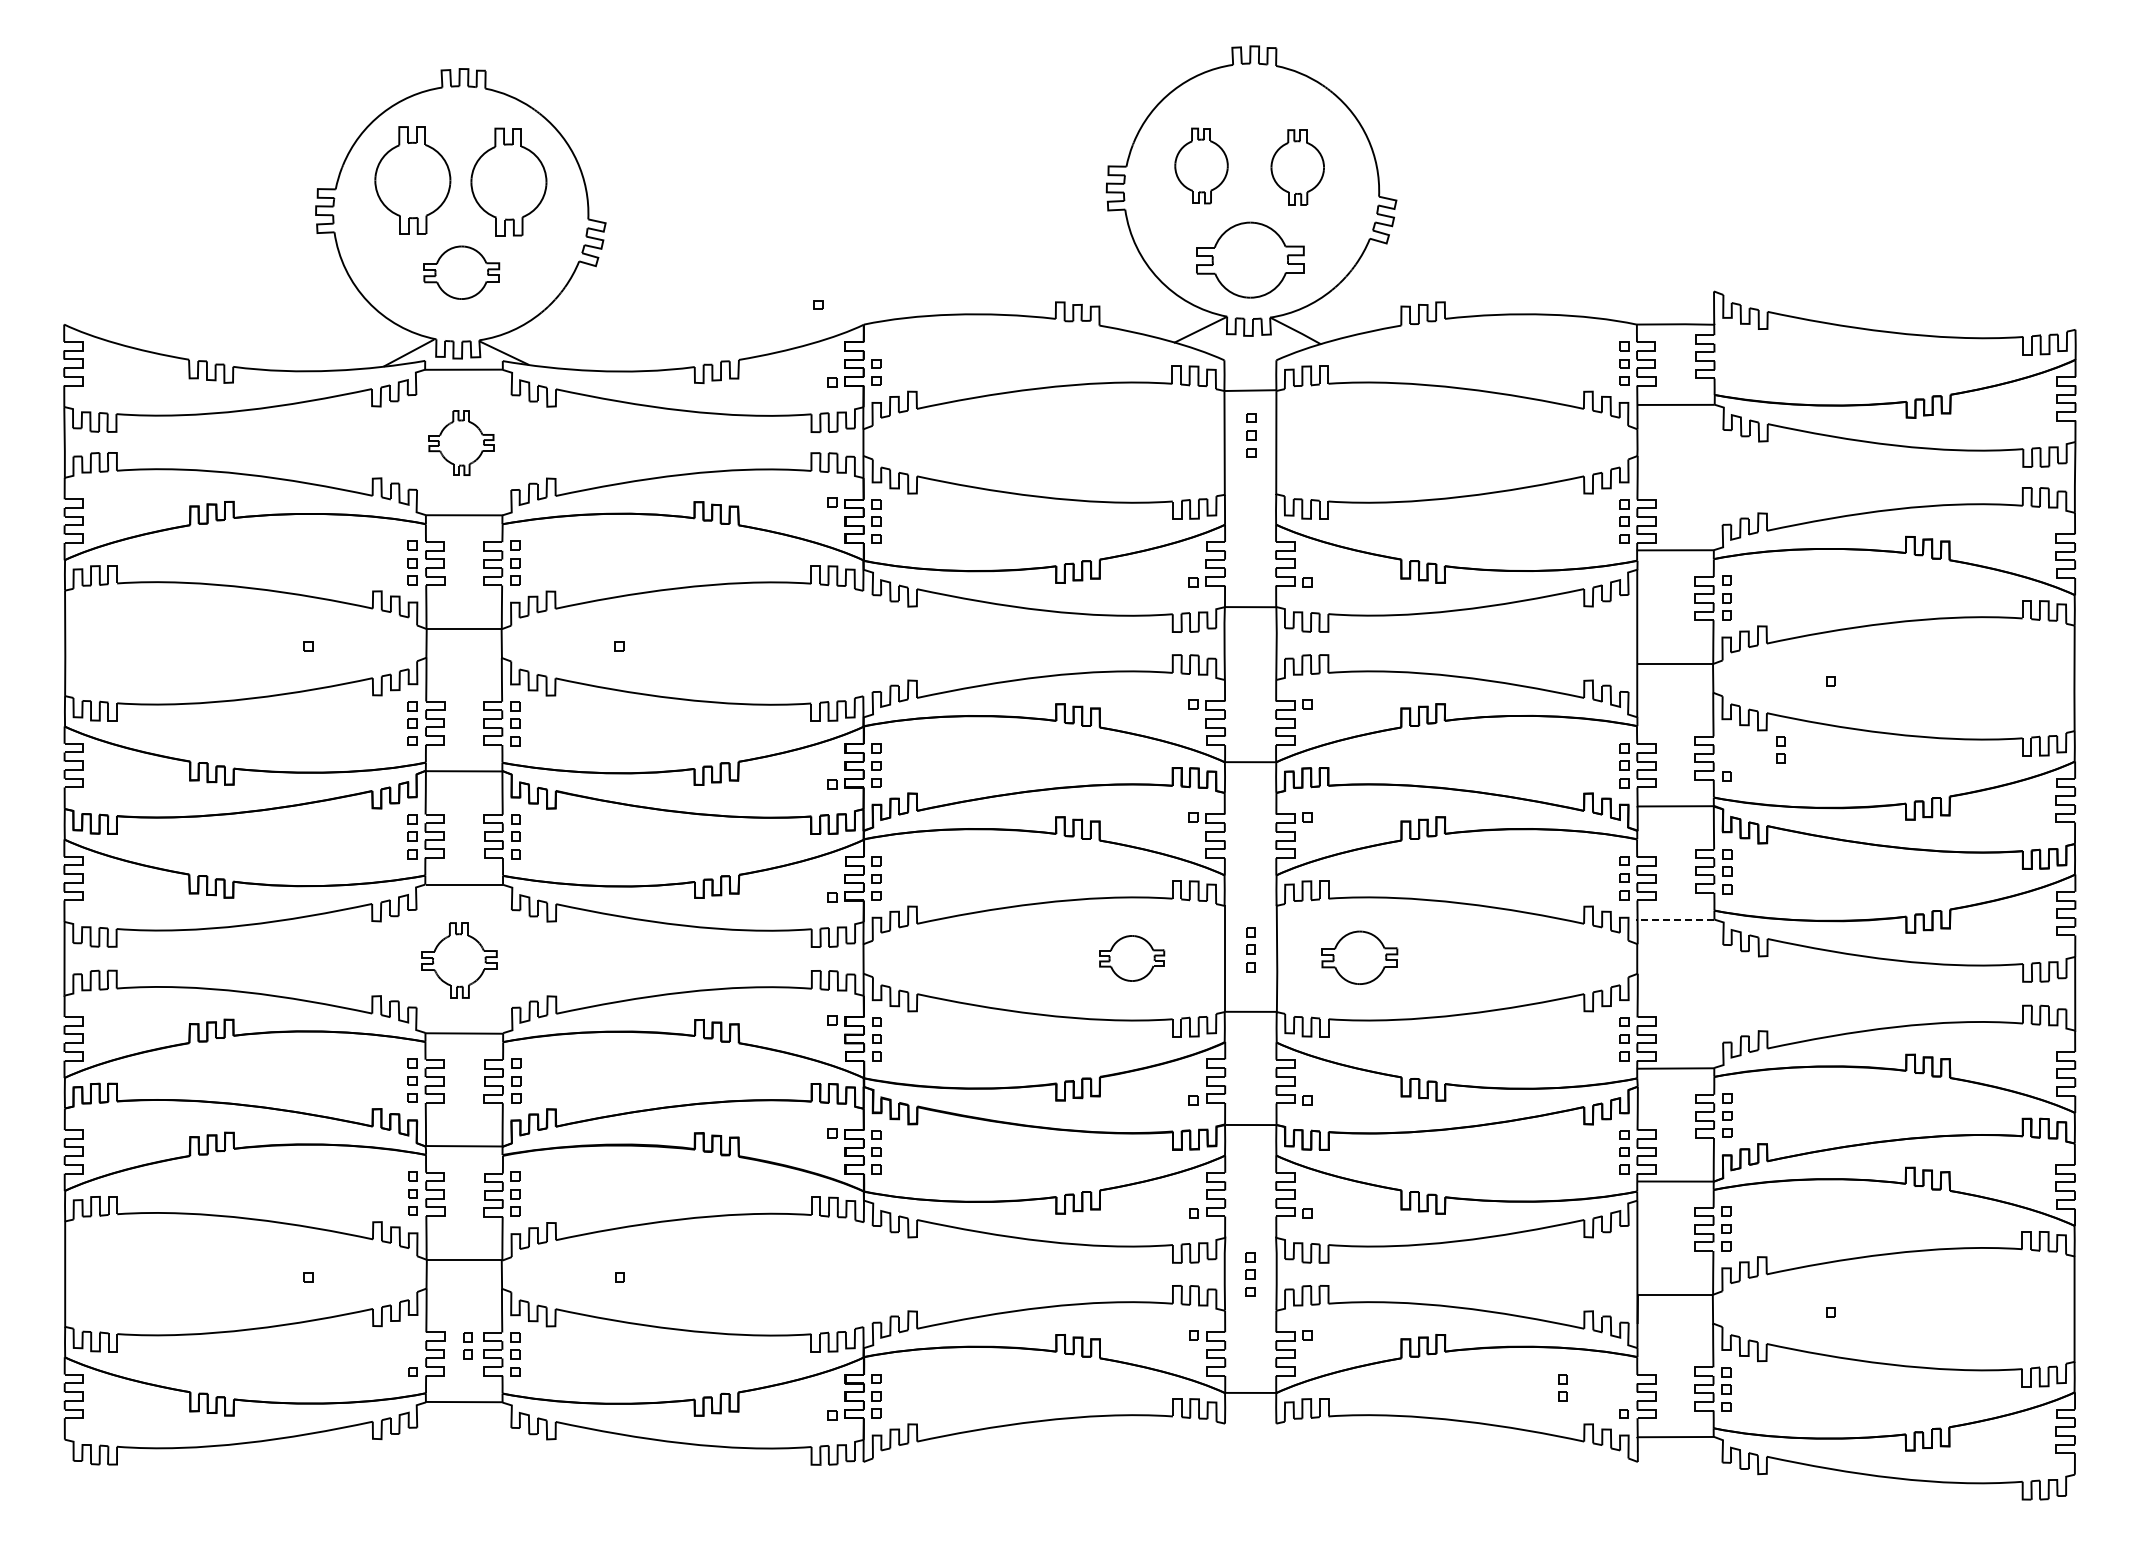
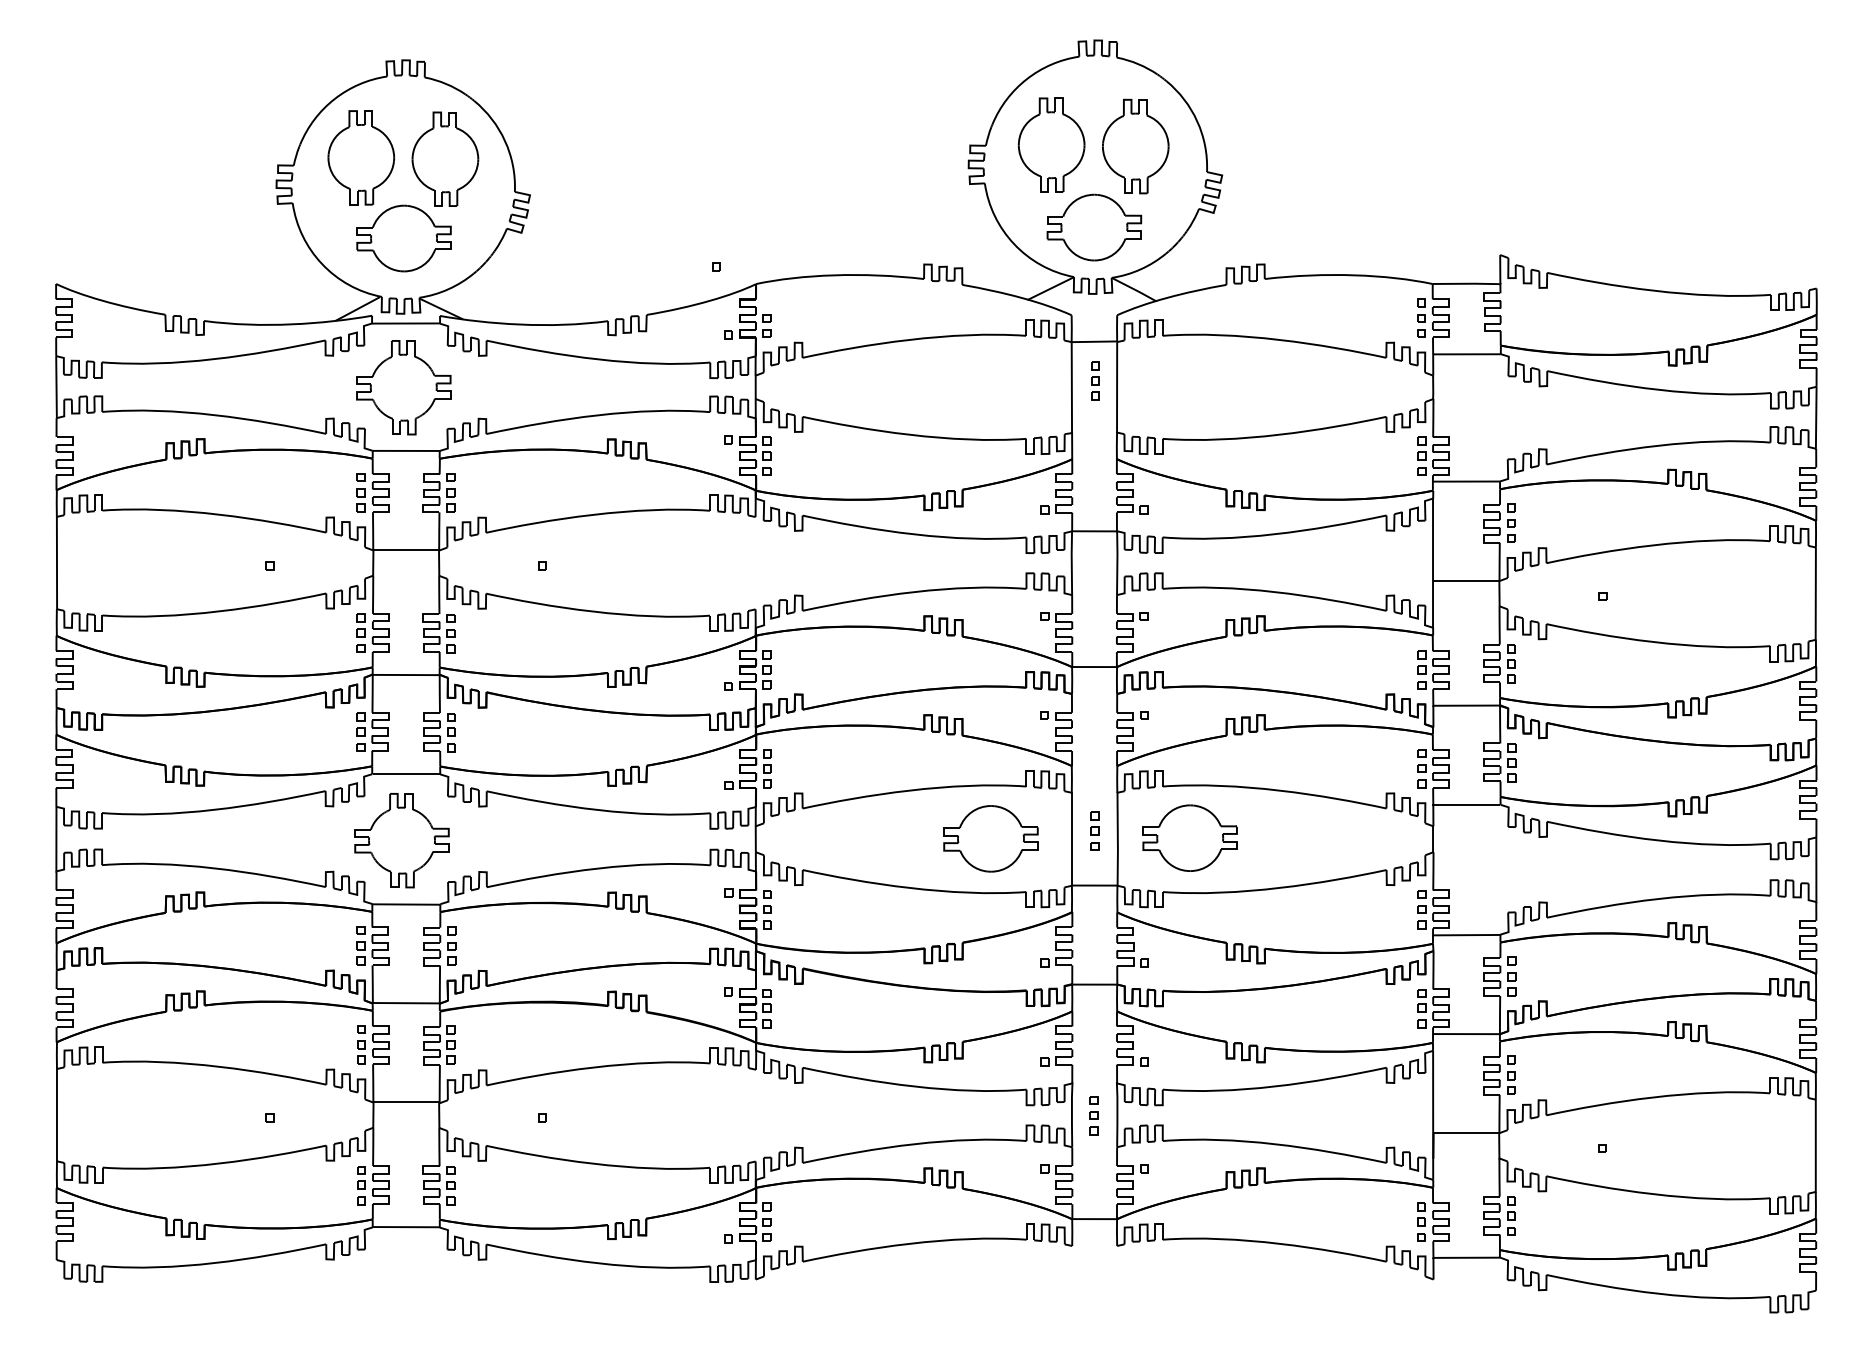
part: (1201, 165) -> (1051, 144), size x1.43
part: (1297, 167) -> (1135, 146), size x1.43
part: (461, 272) -> (403, 238), size x1.43
part: (461, 442) -> (403, 387), size x1.67
part: (1780, 749) -> (1511, 655), moved
line: (1675, 919) -> (1466, 804), dashed -> solid
part: (1359, 957) -> (1189, 837), size x1.43
part: (1131, 958) -> (990, 838), size x1.67
part: (459, 960) -> (402, 840), size x1.43
part: (467, 1345) -> (360, 1177), moved
part: (1562, 1387) -> (1420, 1214), moved

